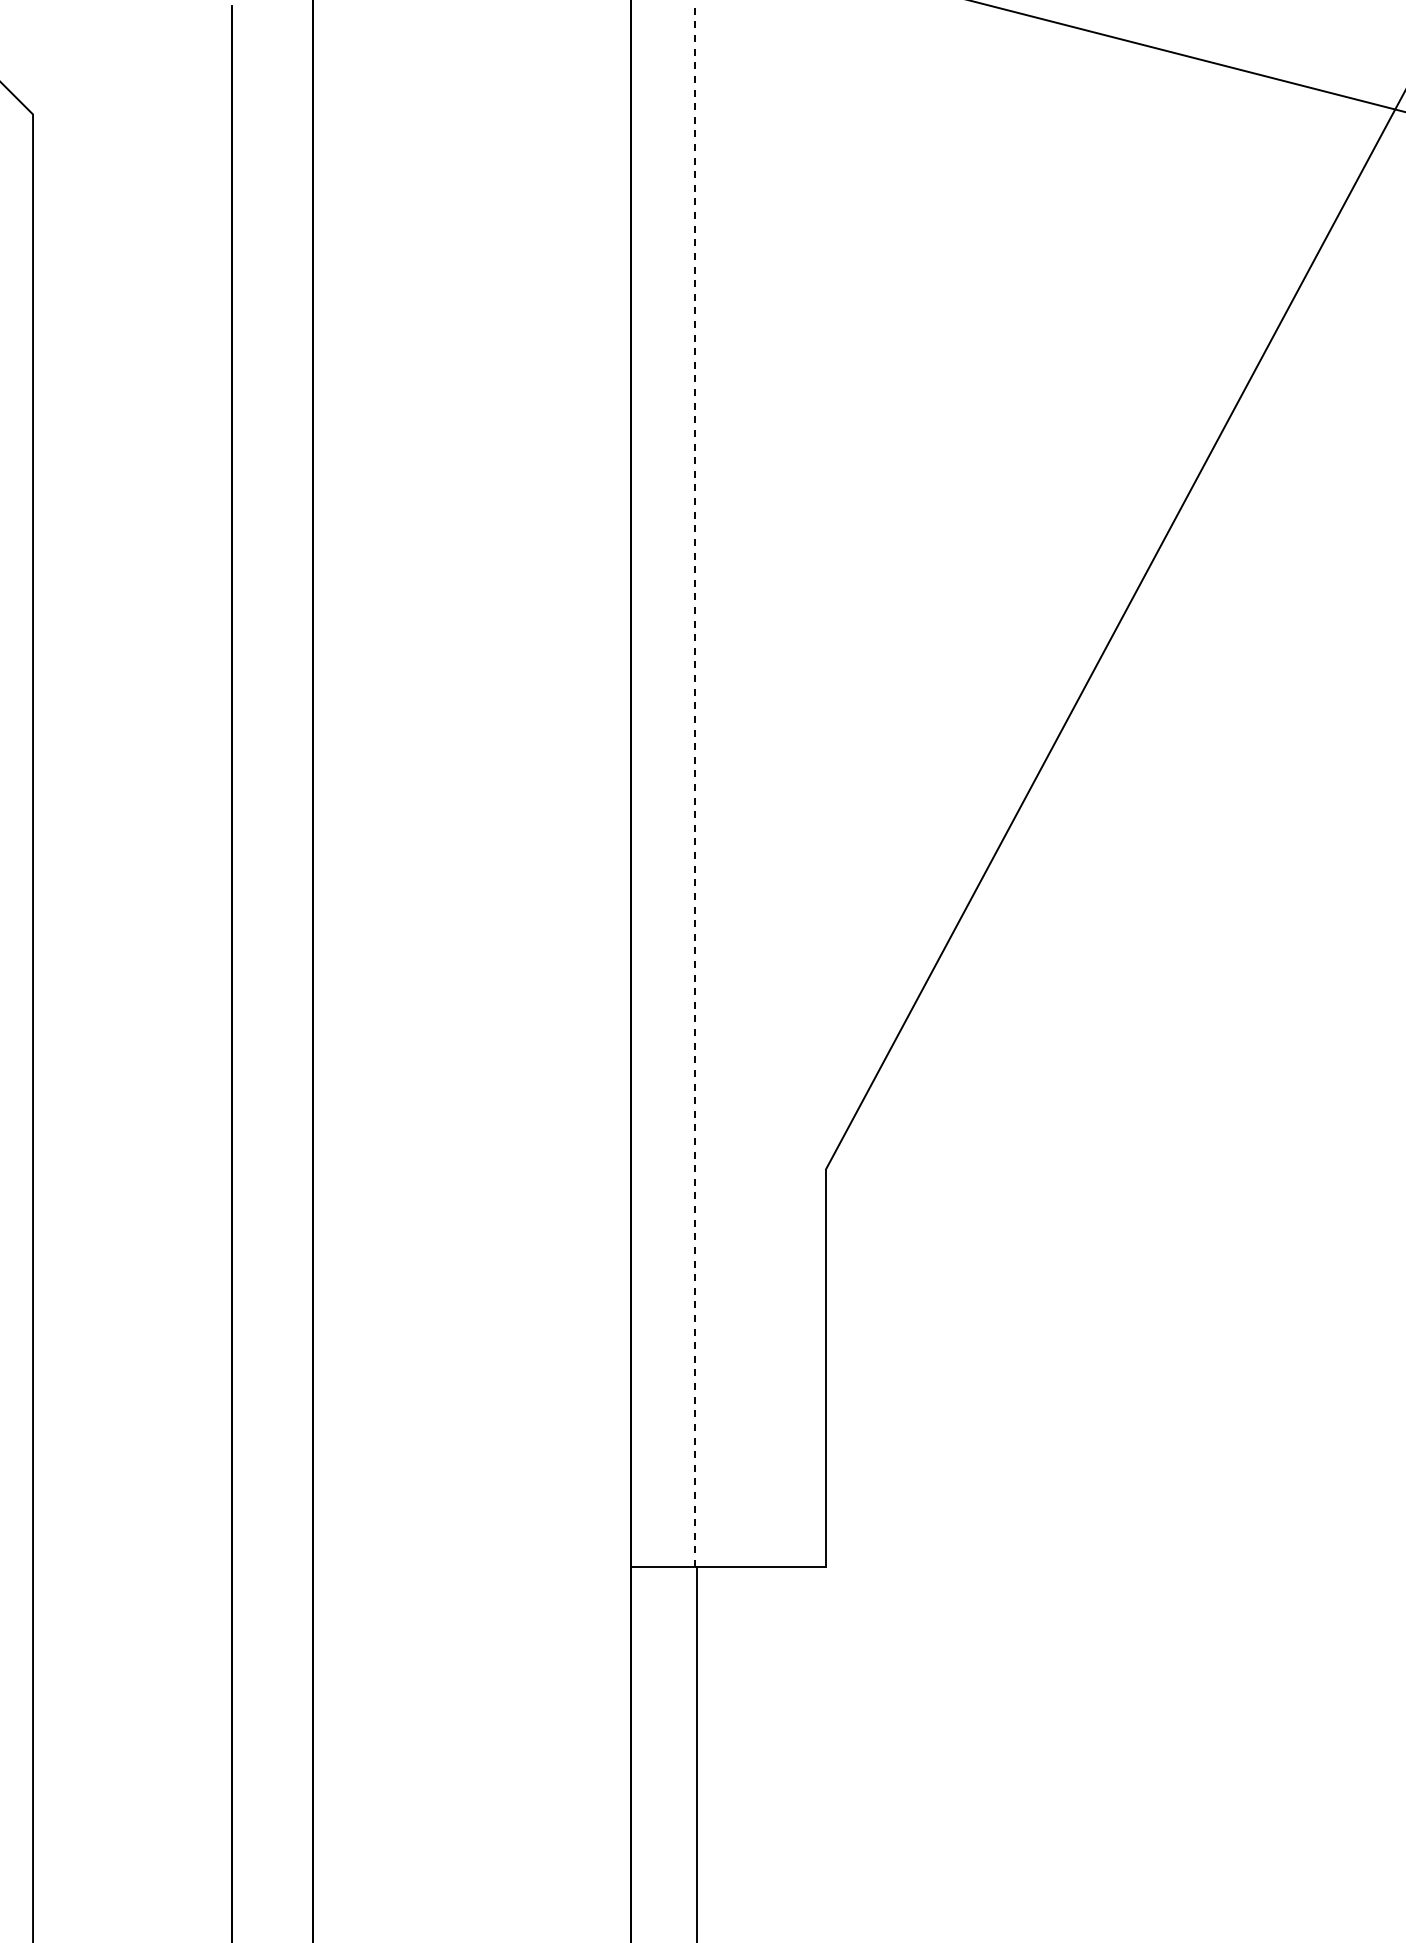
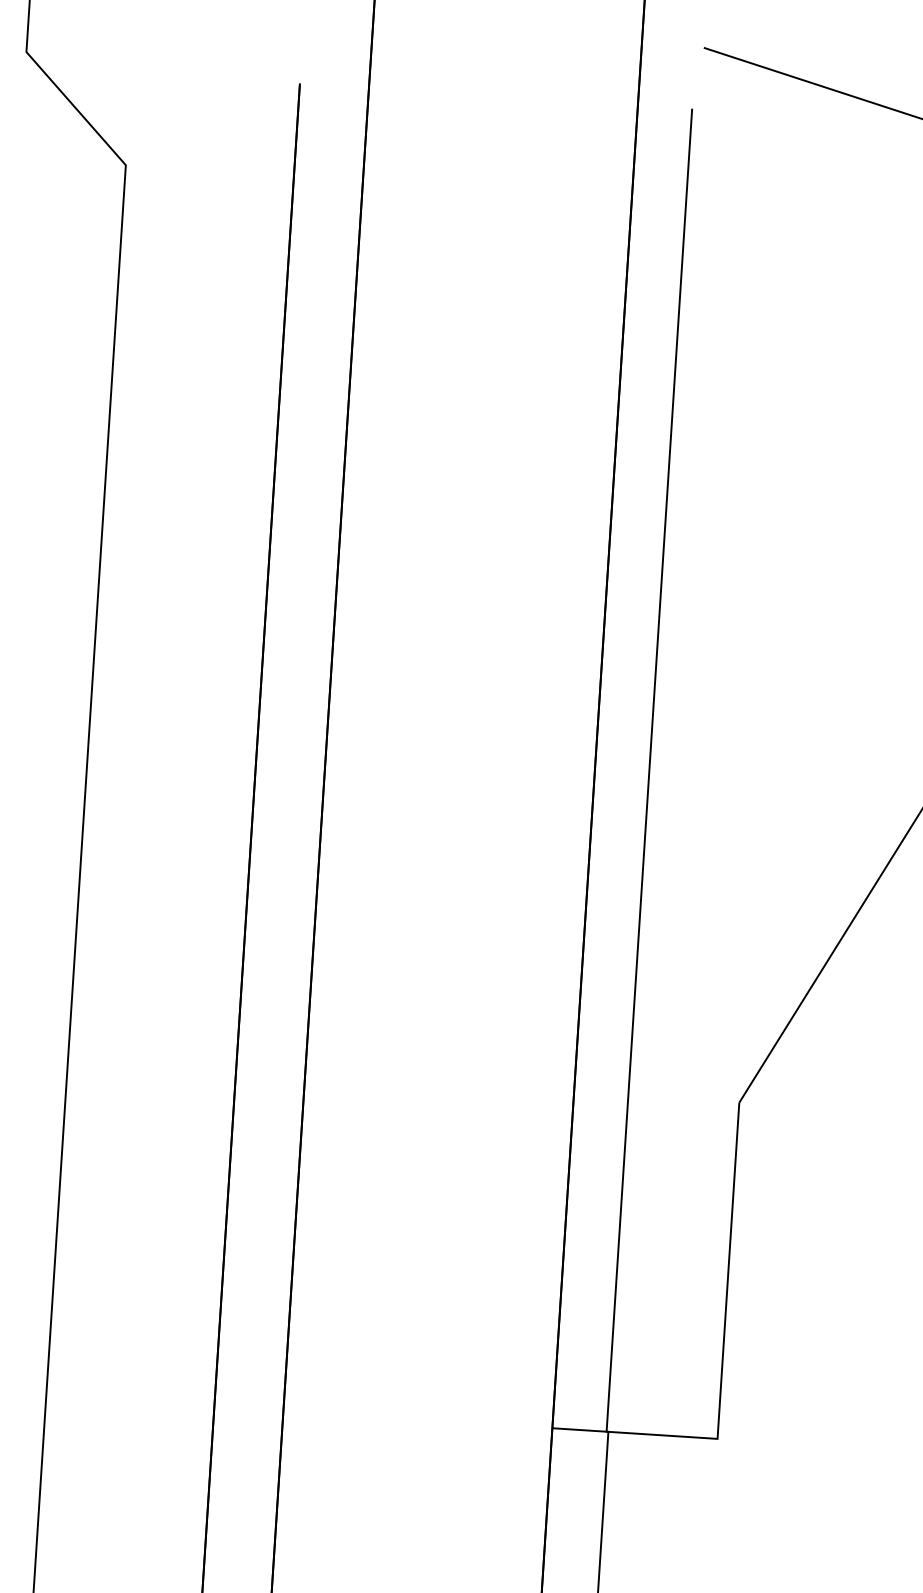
line: (694, 786) -> (649, 770), dashed -> solid

